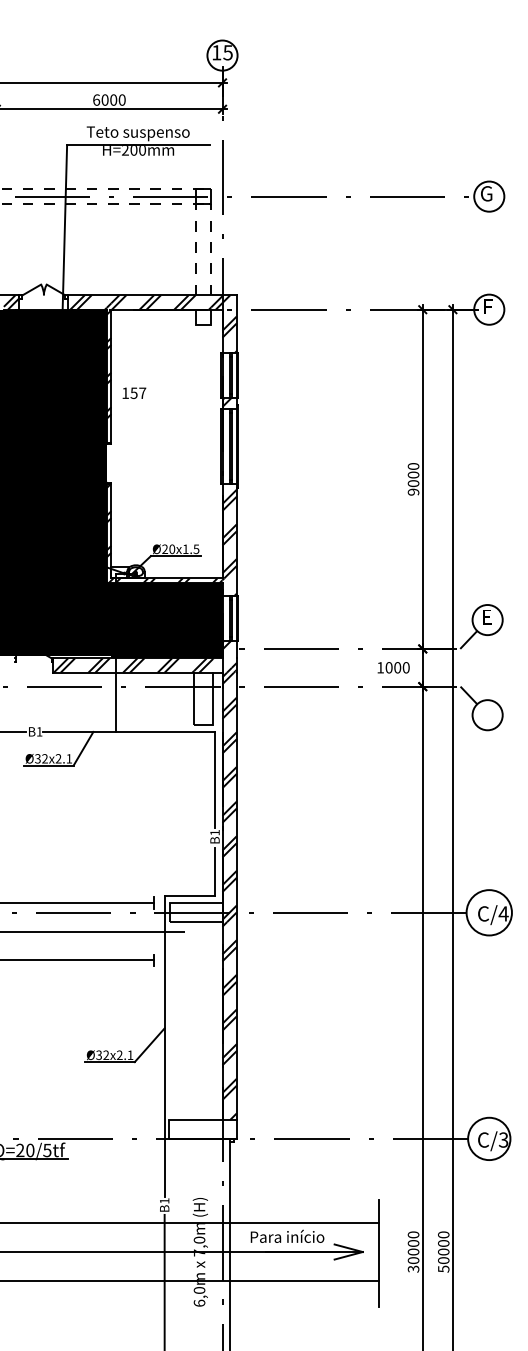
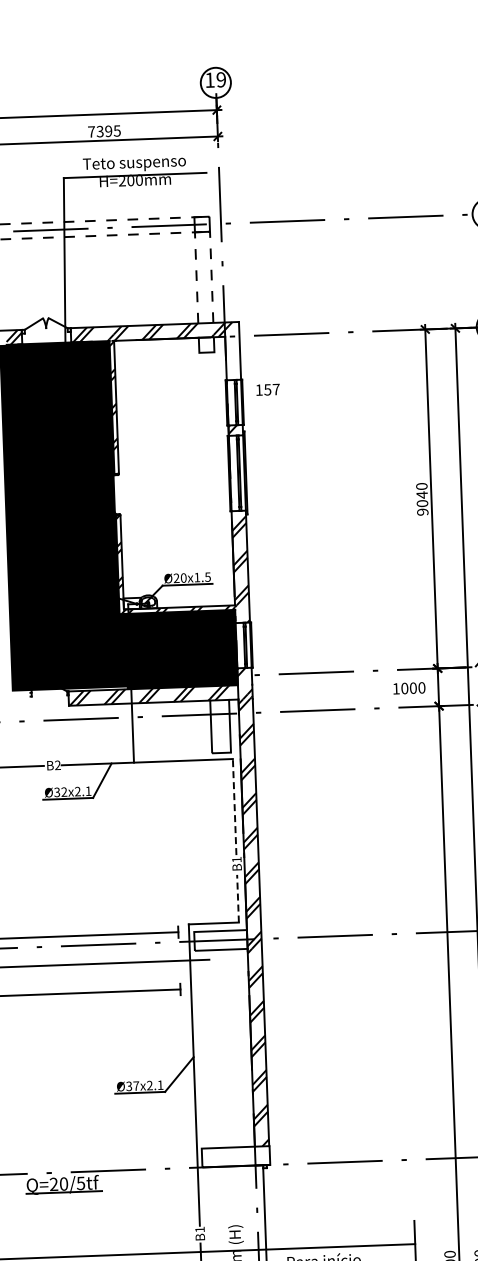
text: (227, 52) -> (220, 79), 15 -> 19
text: (109, 99) -> (104, 130), 6000 -> 7395
hatch: (229, 334) -> (233, 361), removed
text: (134, 392) -> (268, 389), moved
text: (413, 474) -> (422, 494), 9000 -> 9040
text: (39, 731) -> (57, 765), B1 -> B2
line: (214, 779) -> (234, 806), solid -> dashed
line: (214, 871) -> (237, 898), solid -> dashed
text: (106, 1054) -> (136, 1085), Ø32x2.1 -> Ø37x2.1

